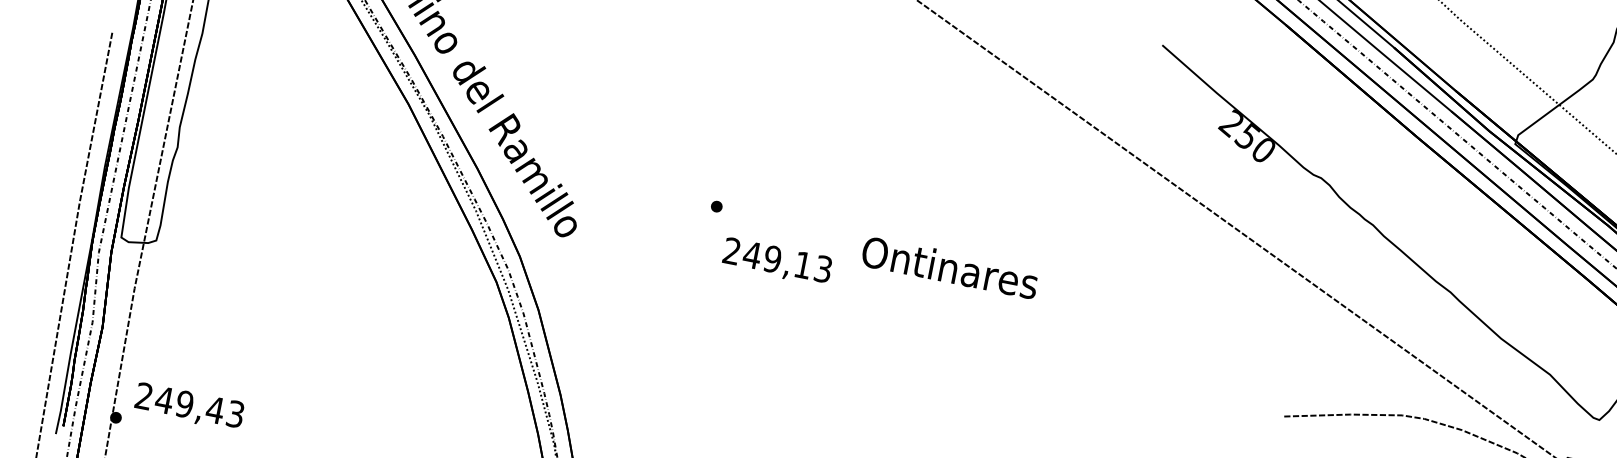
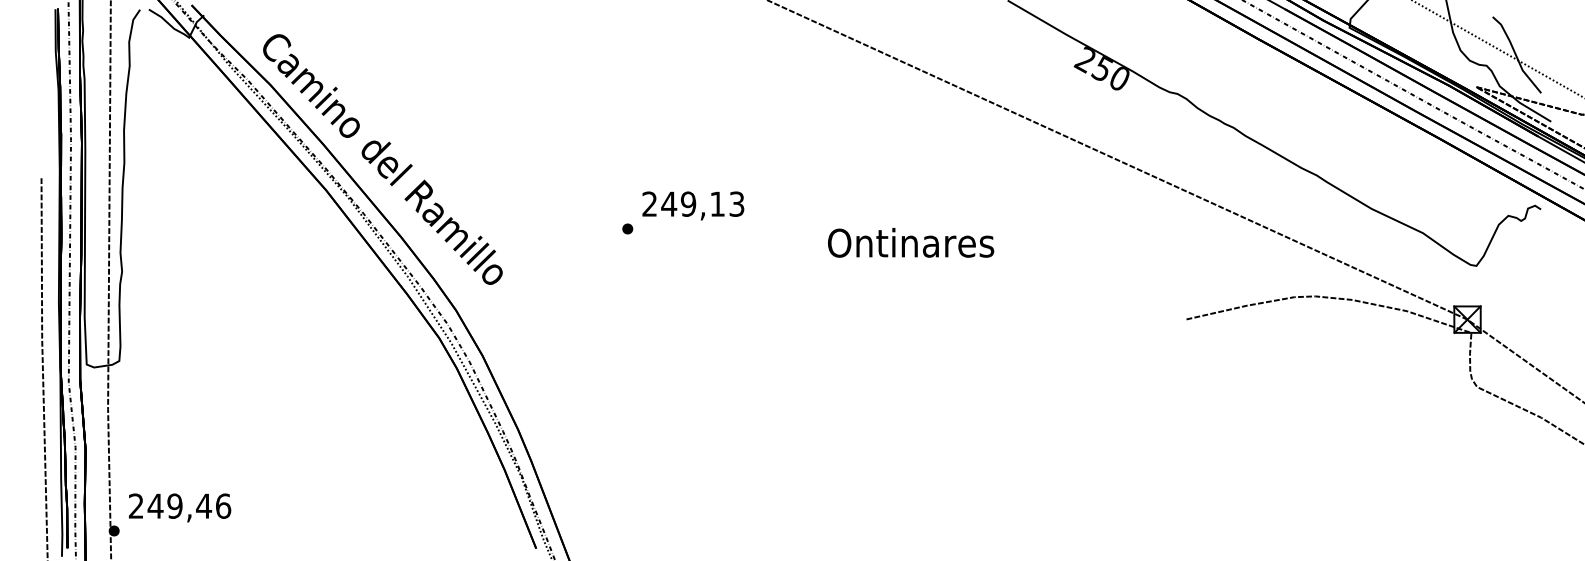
text: (777, 261) -> (693, 205), moved
text: (950, 267) -> (911, 242), moved
text: (235, 413) -> (223, 505), 249,43 -> 249,46

